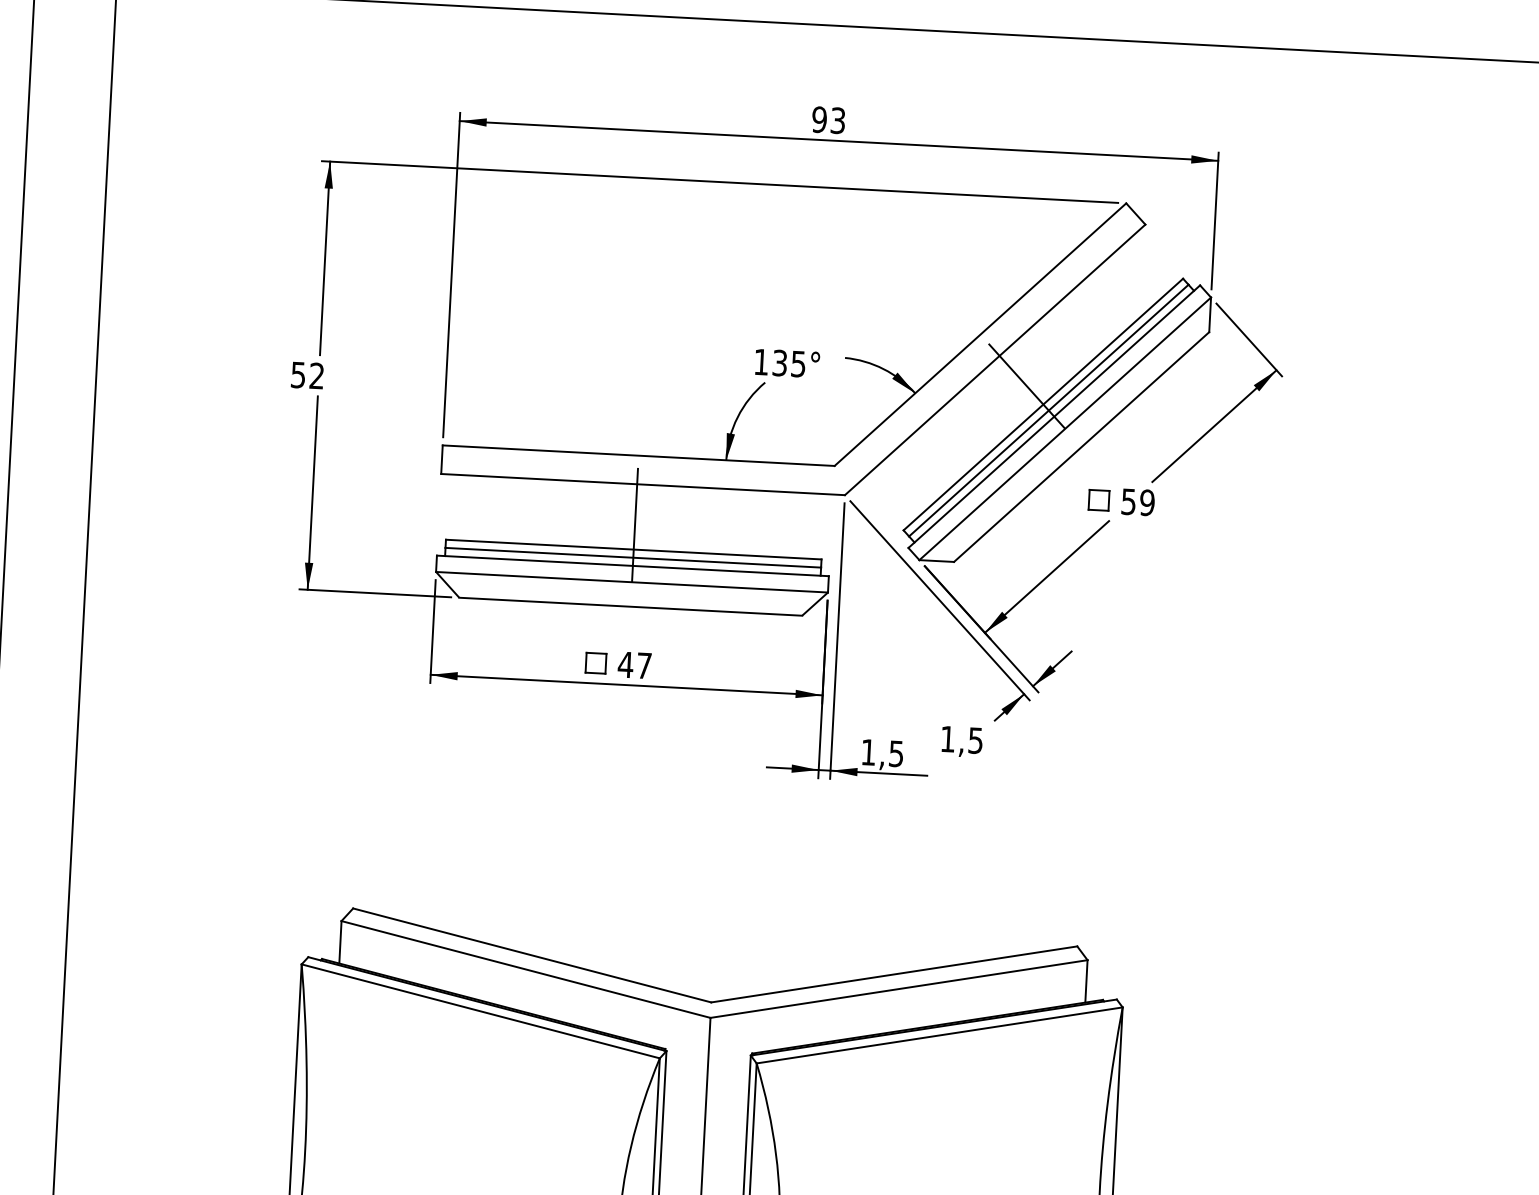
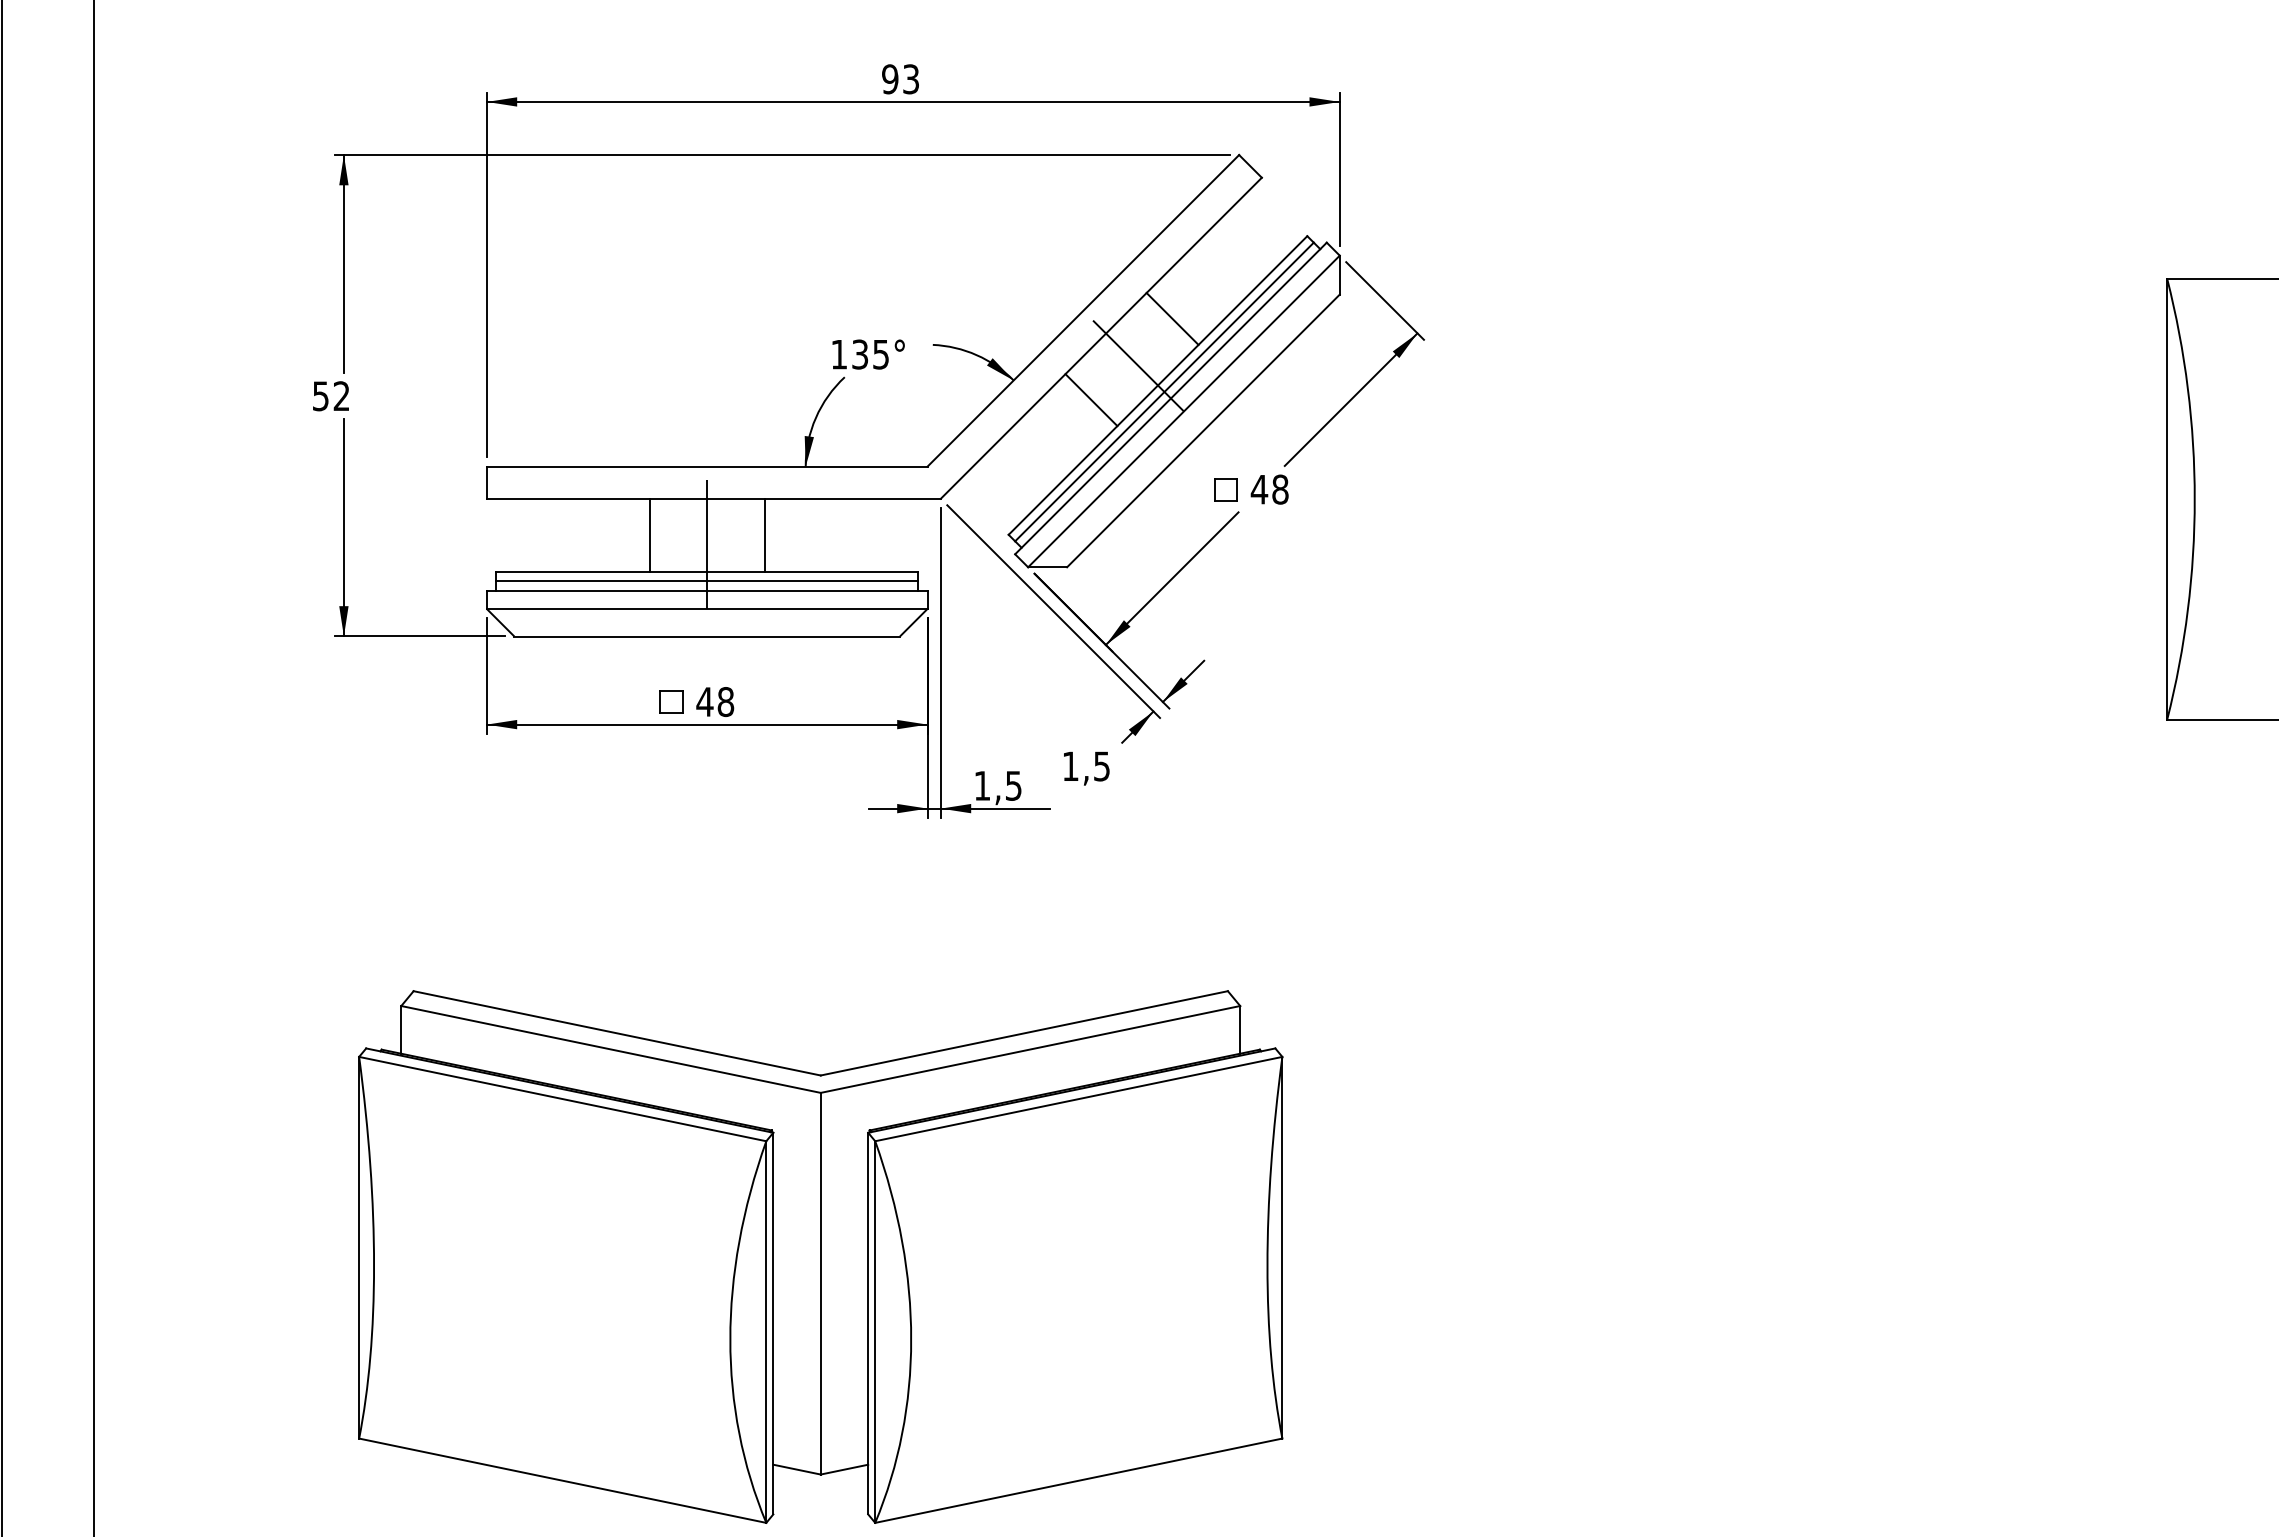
line: (1059, 345) -> (1172, 318), added
line: (983, 414) -> (1091, 400), added
text: (1137, 502) -> (1269, 489), 59 -> 48
line: (584, 514) -> (649, 535), added
line: (686, 519) -> (764, 535), added
text: (643, 666) -> (725, 702), 47 -> 48

